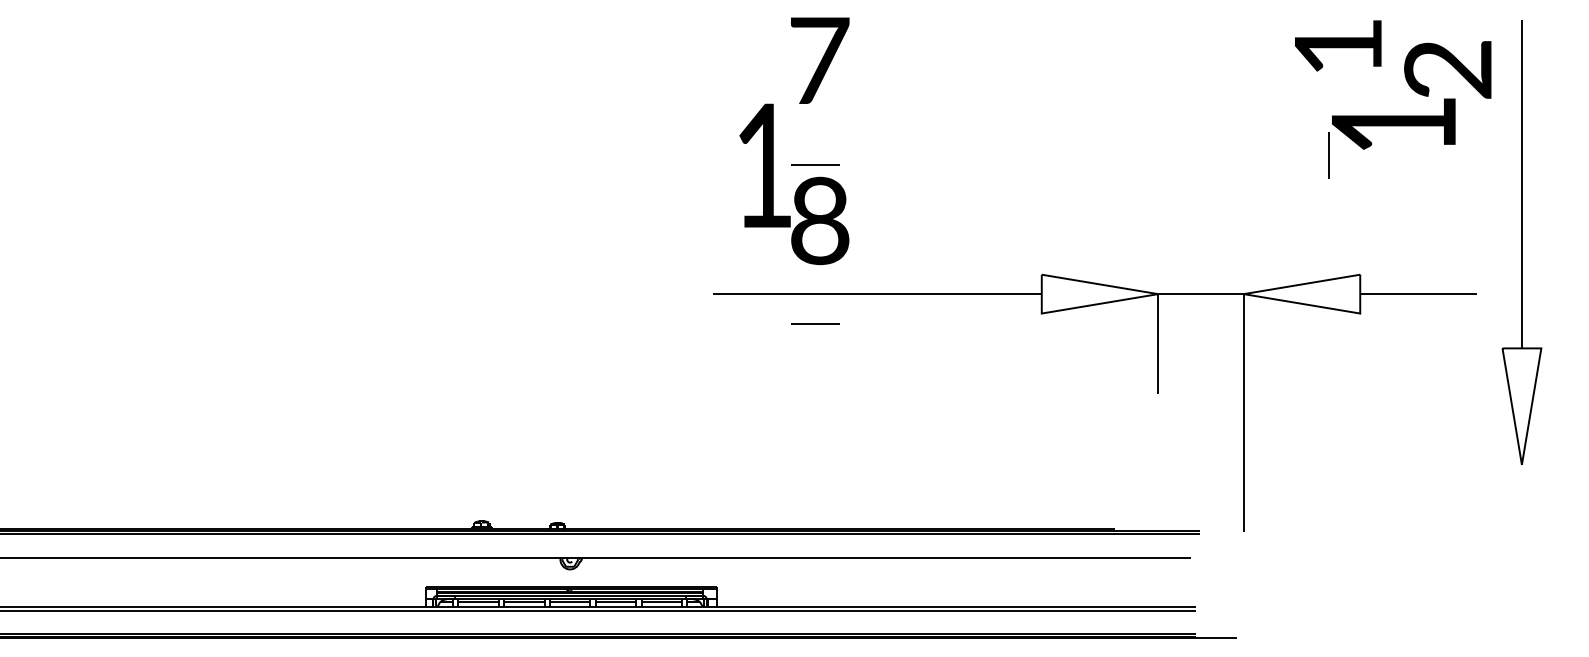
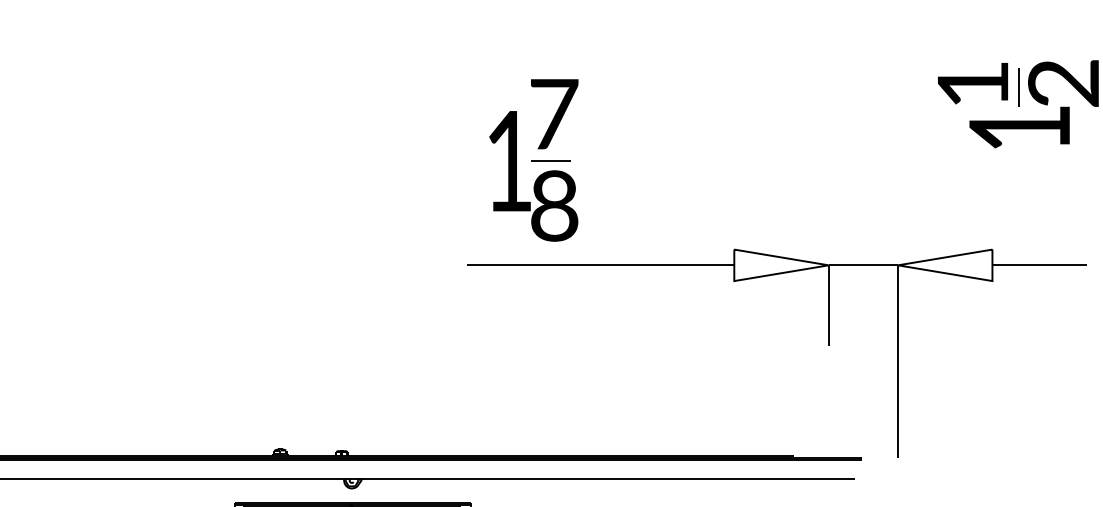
text: (1338, 45) -> (973, 83), moved
text: (820, 60) -> (554, 114), moved
line: (1328, 155) -> (1019, 87), moved
line: (815, 323) -> (550, 289), removed

